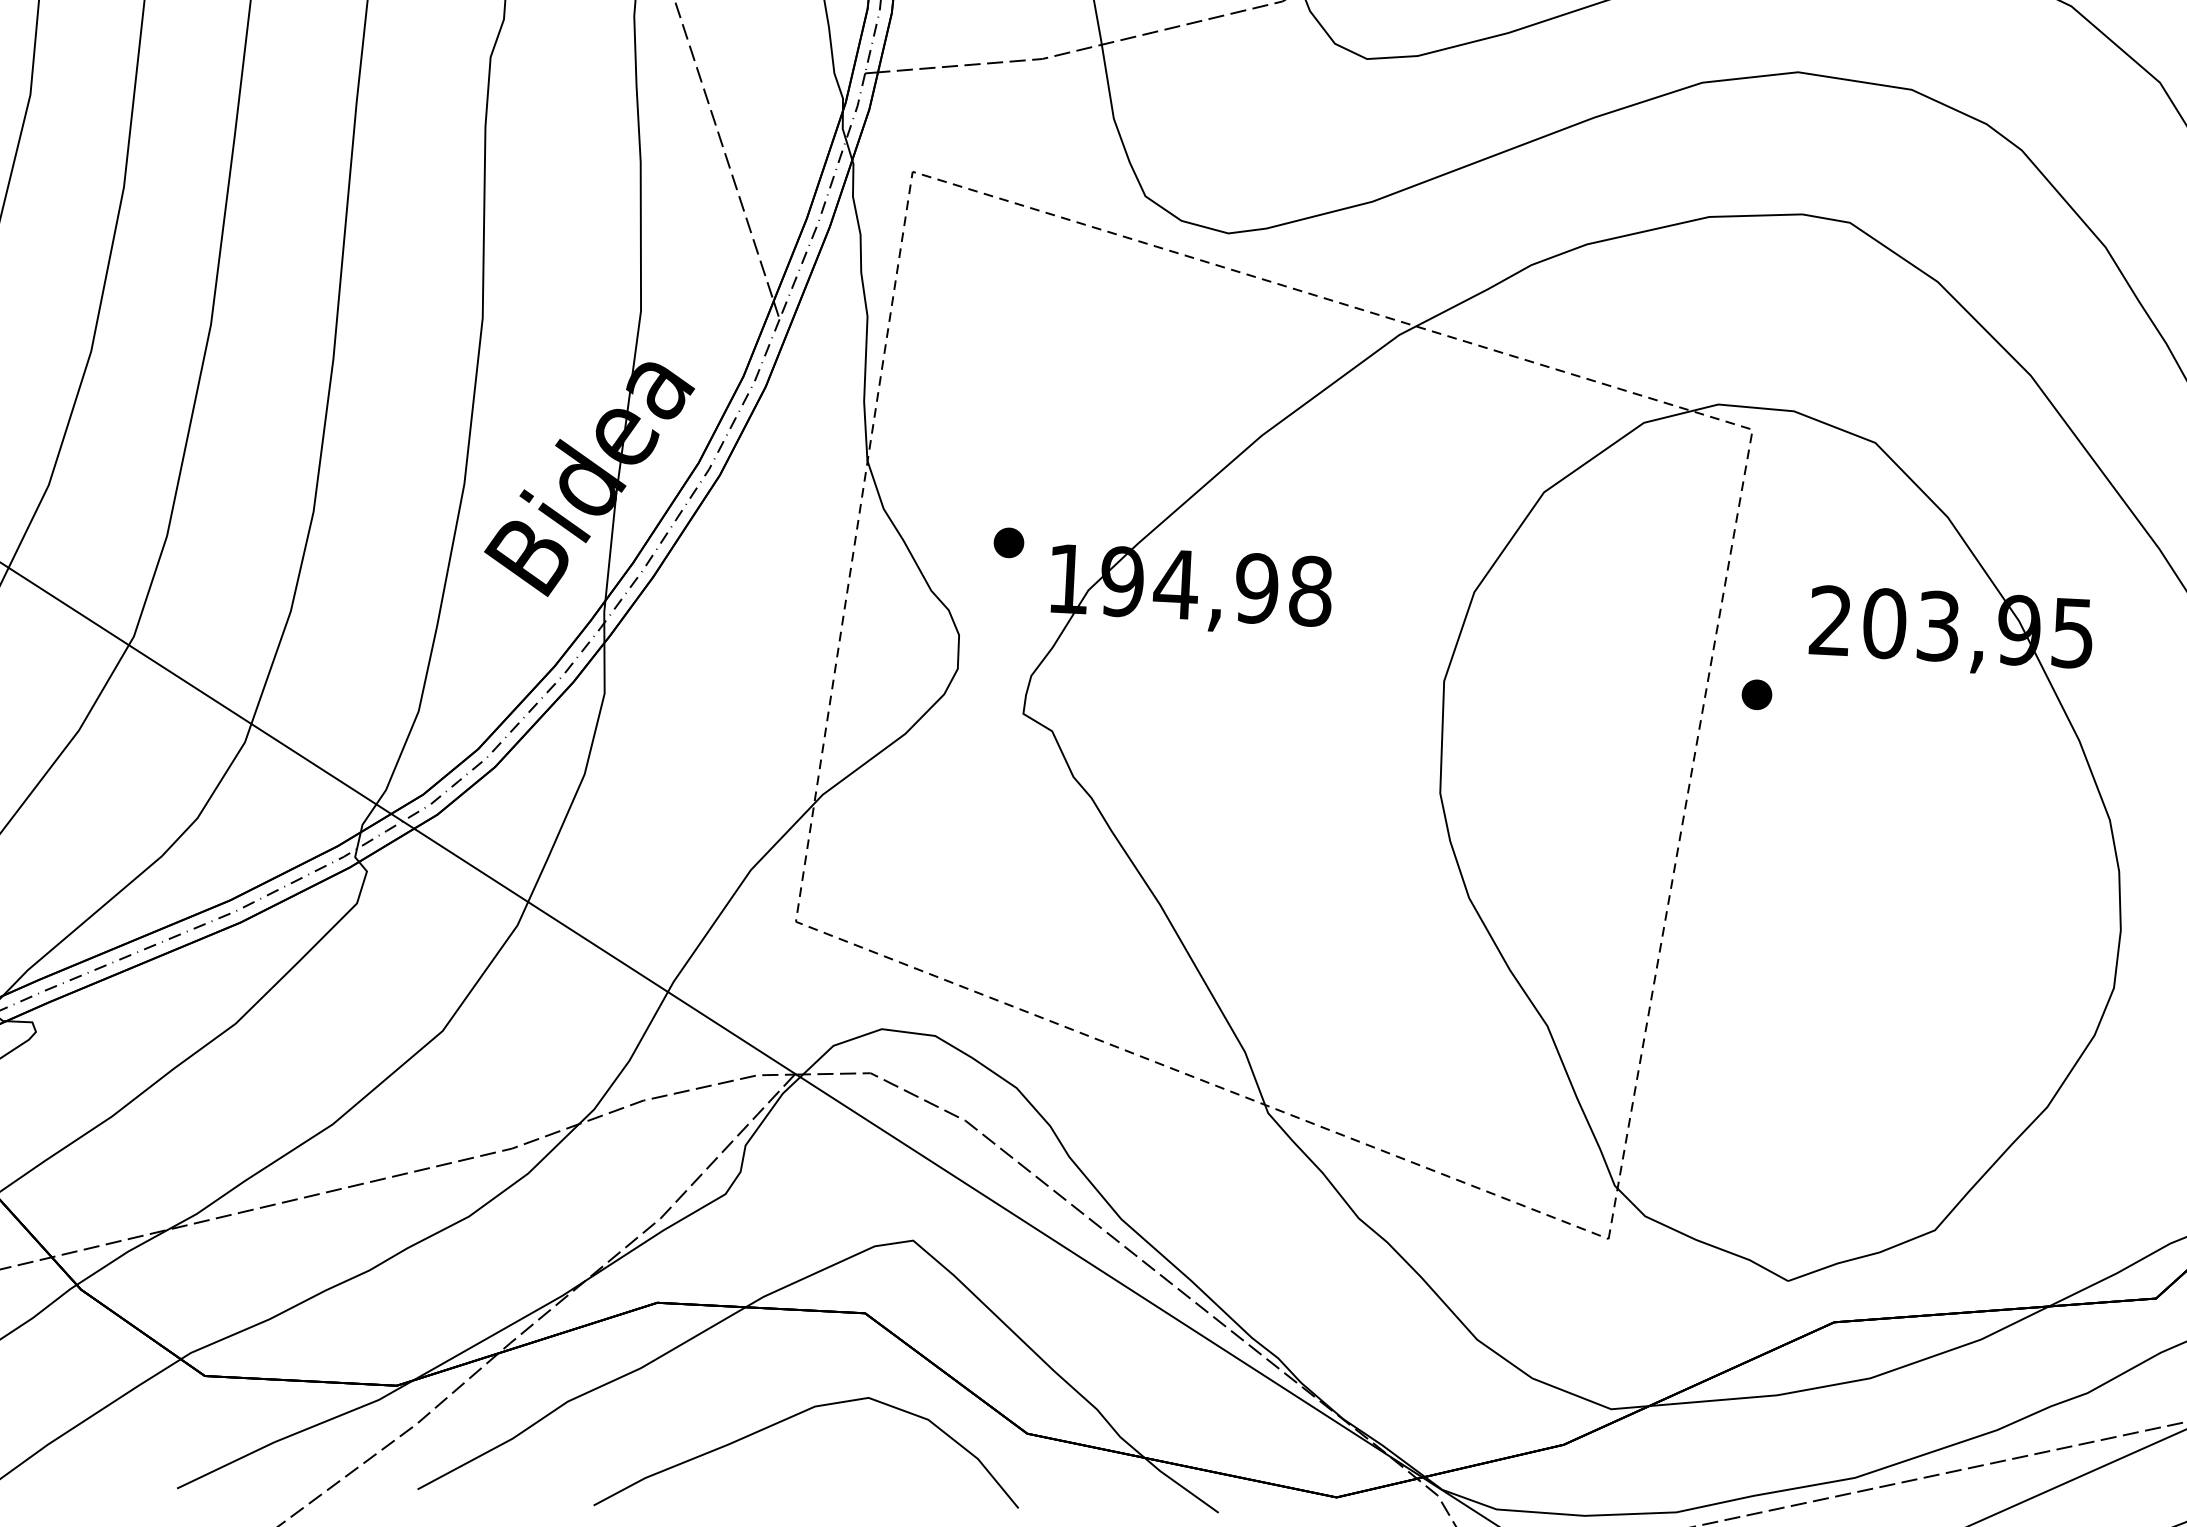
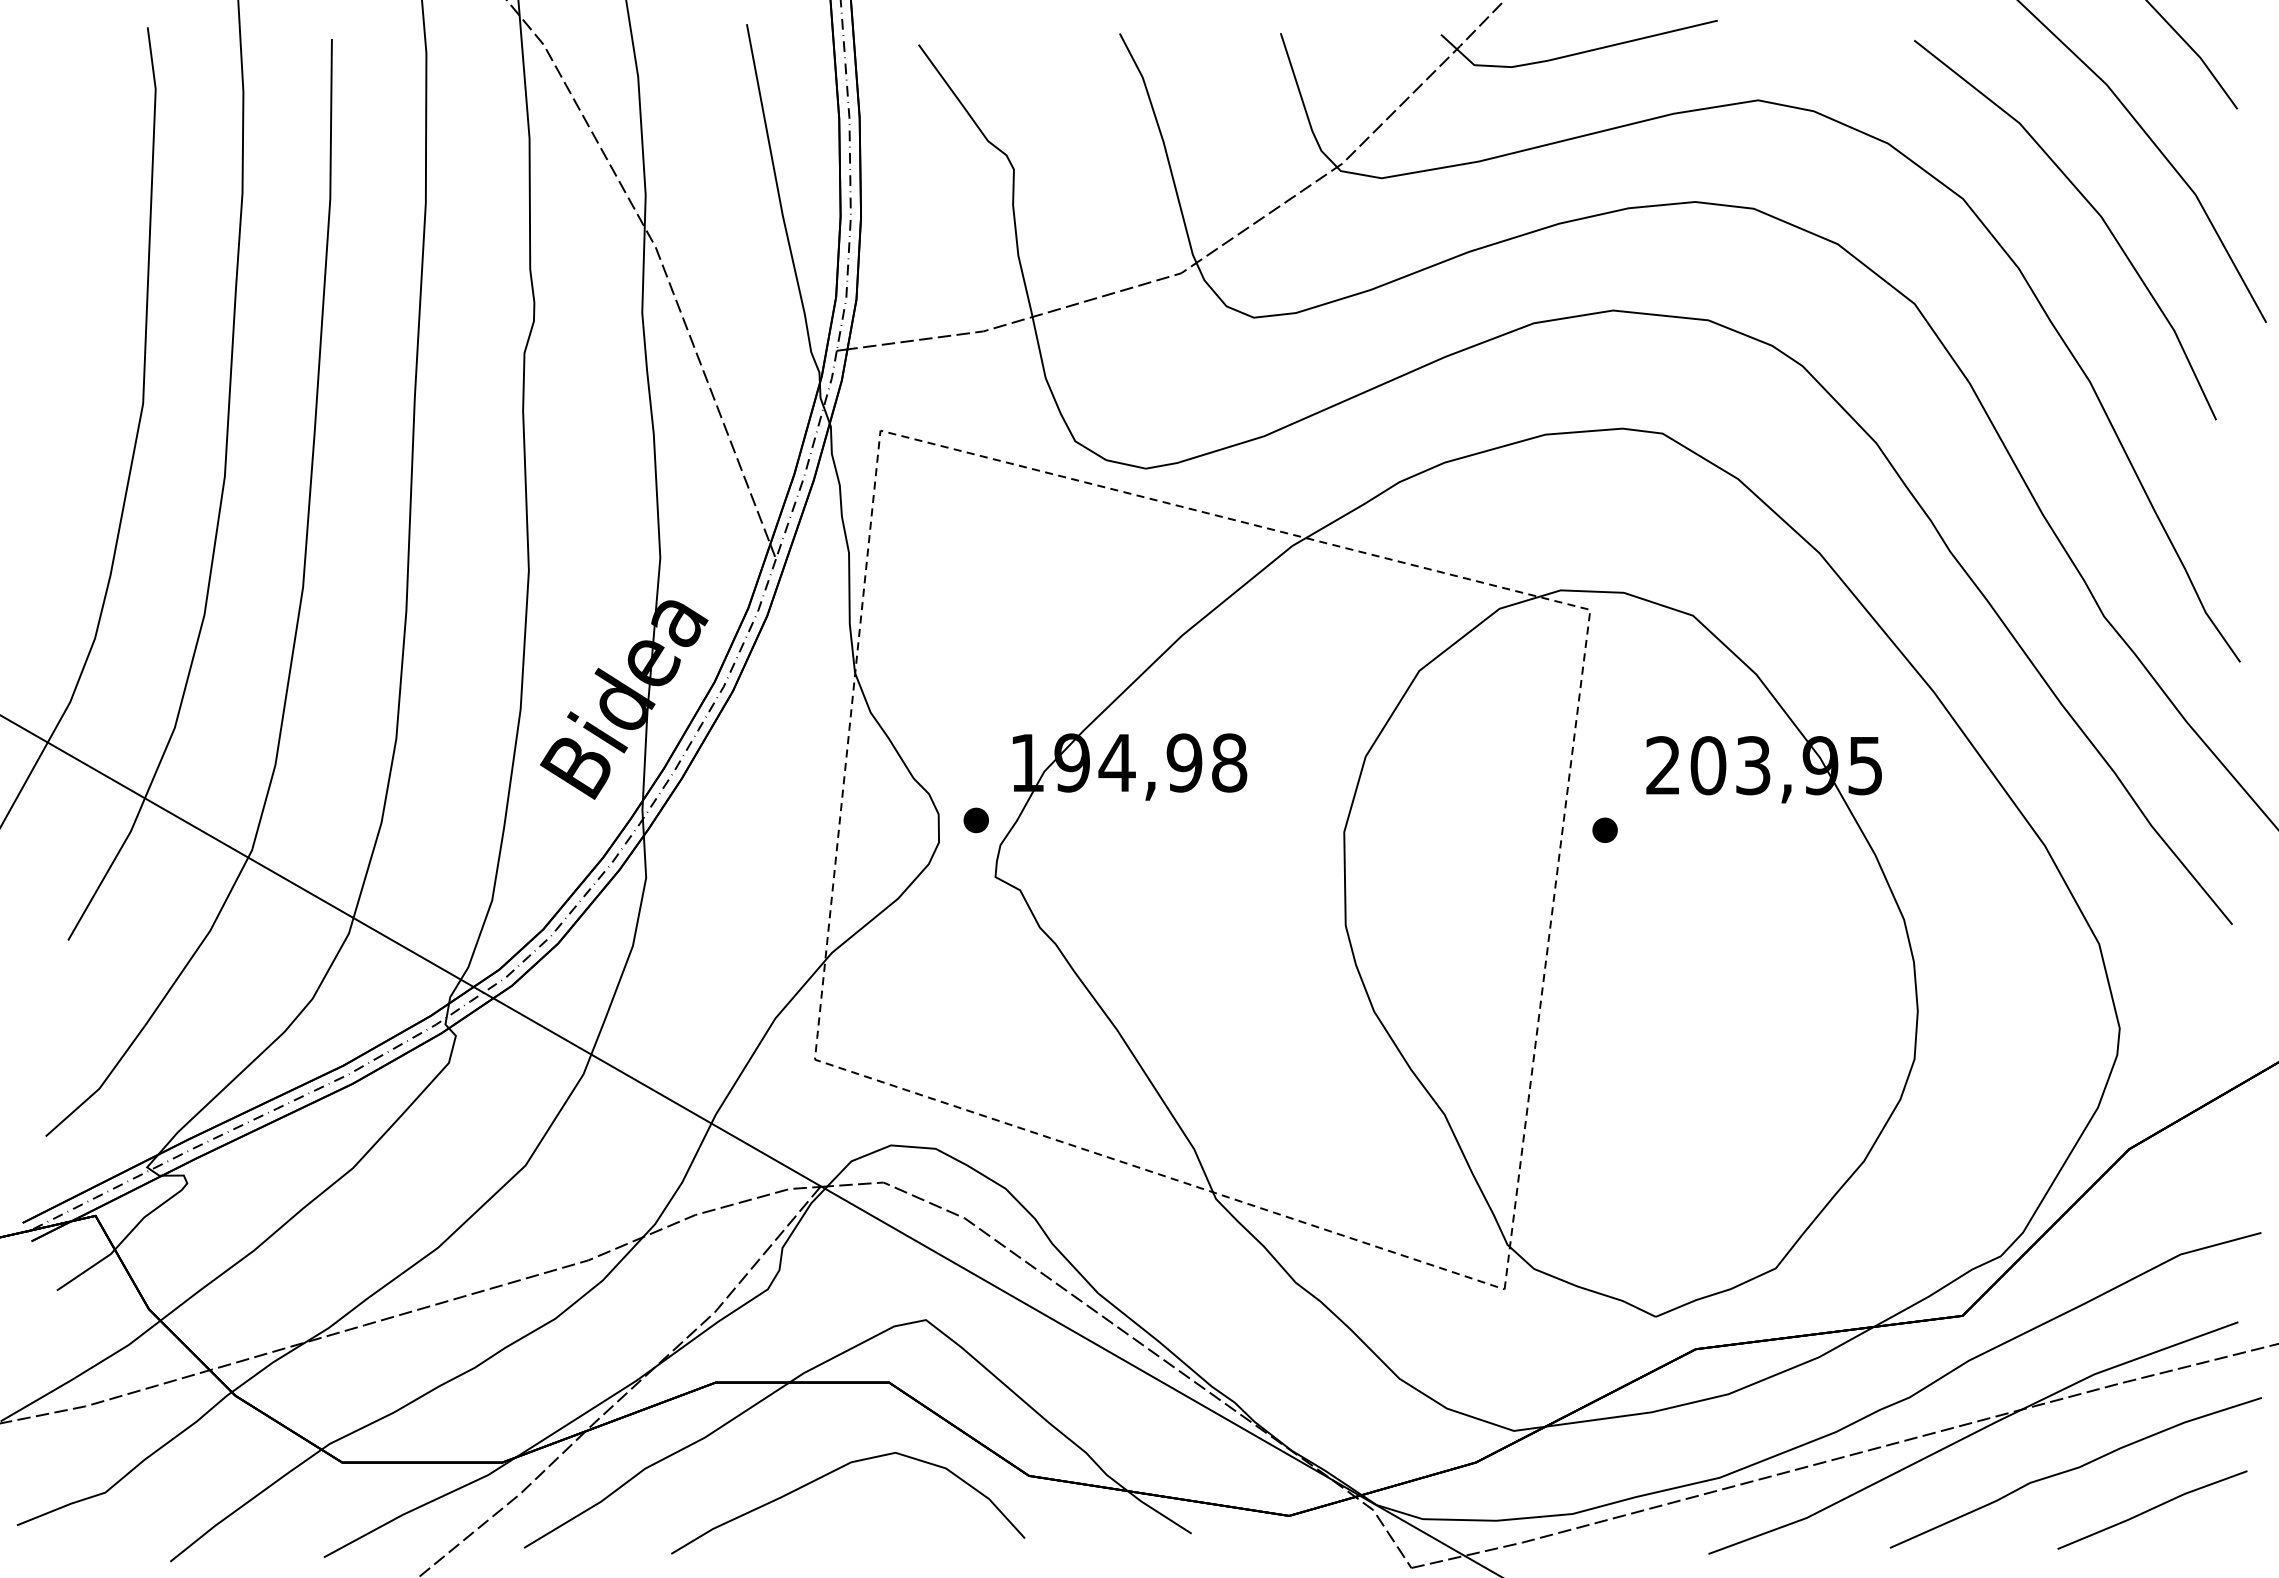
part: (1008, 542) -> (975, 820), moved

